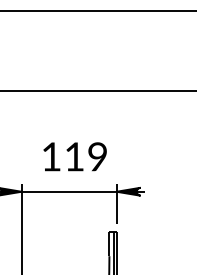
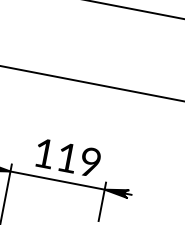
text: (74, 156) -> (67, 157), moved

